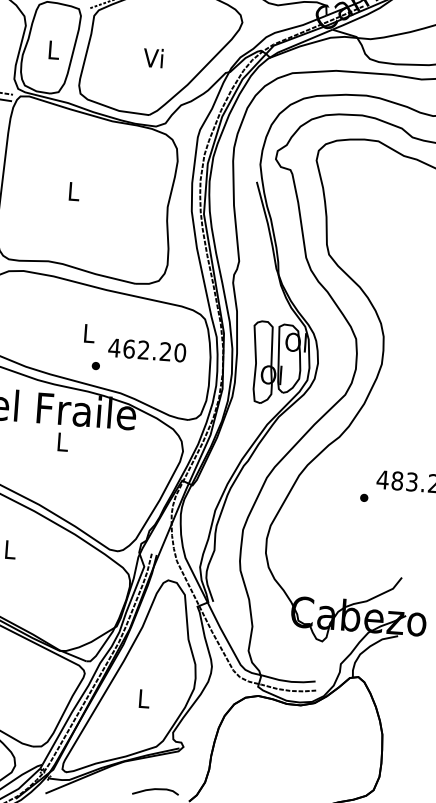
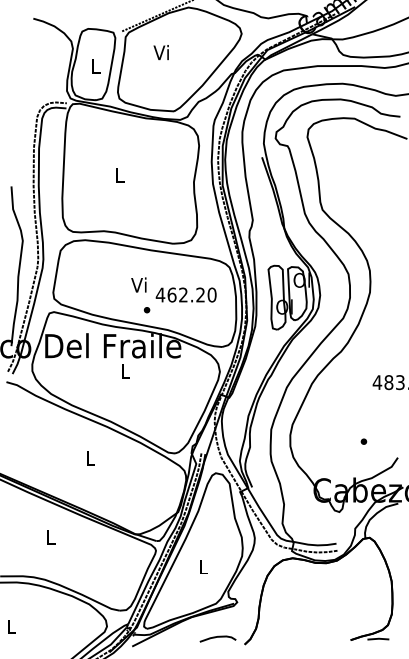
text: (152, 57) -> (160, 52), moved
text: (87, 332) -> (138, 284), L -> Vi
part: (363, 497) -> (363, 441), moved

